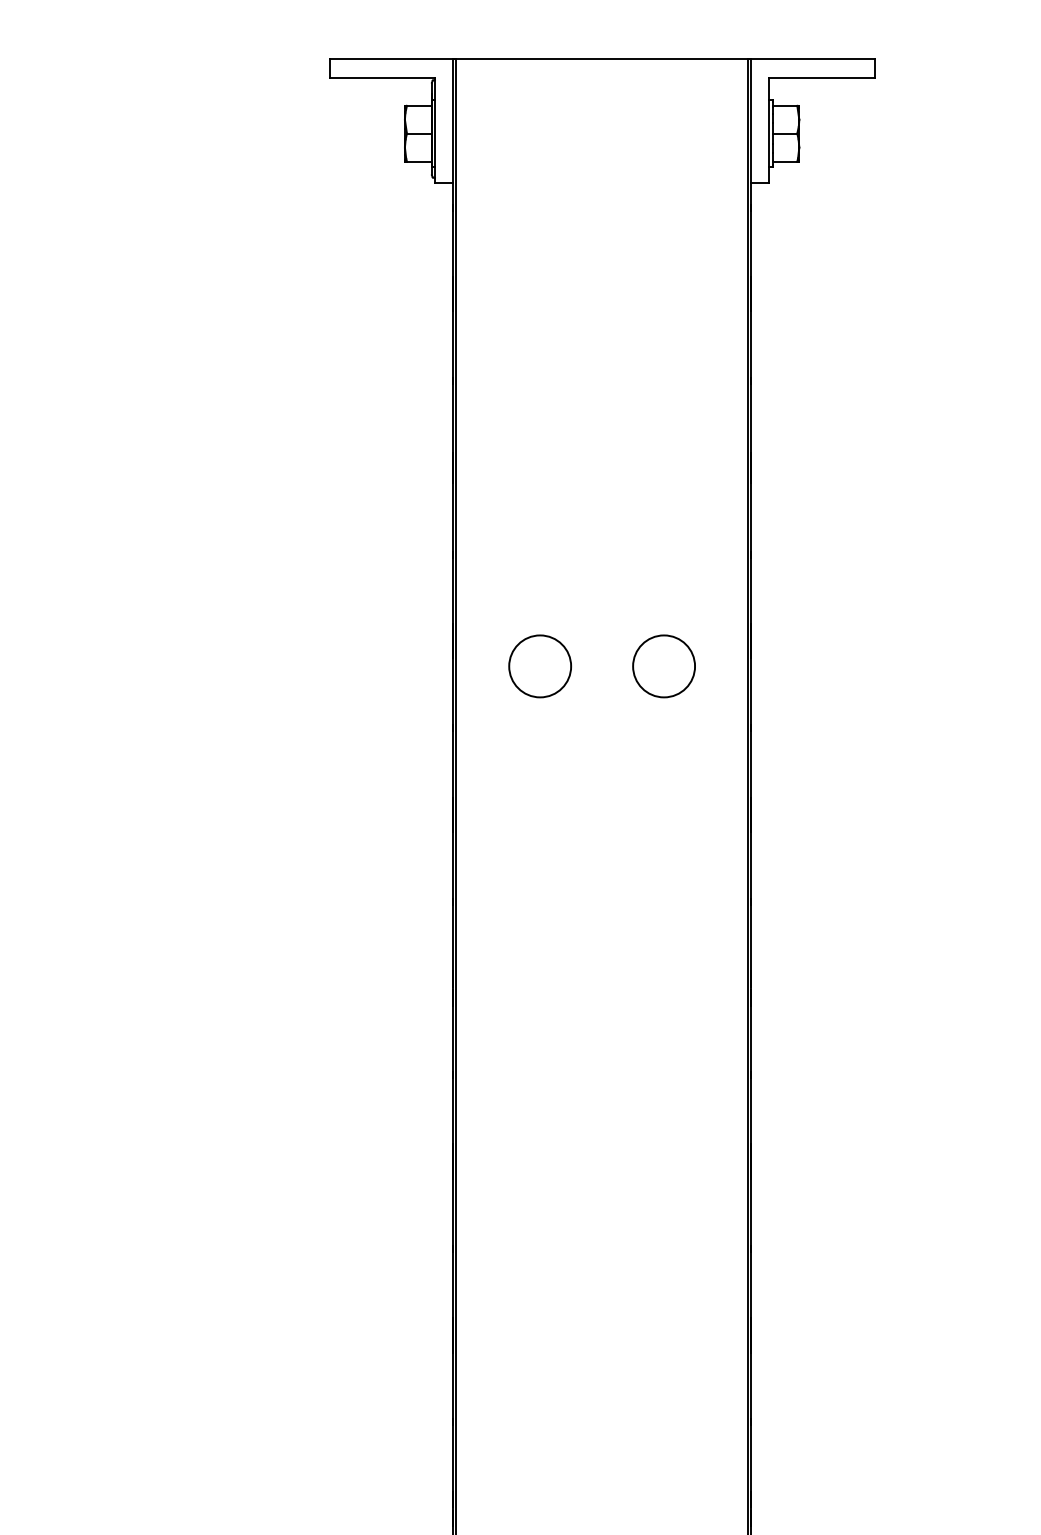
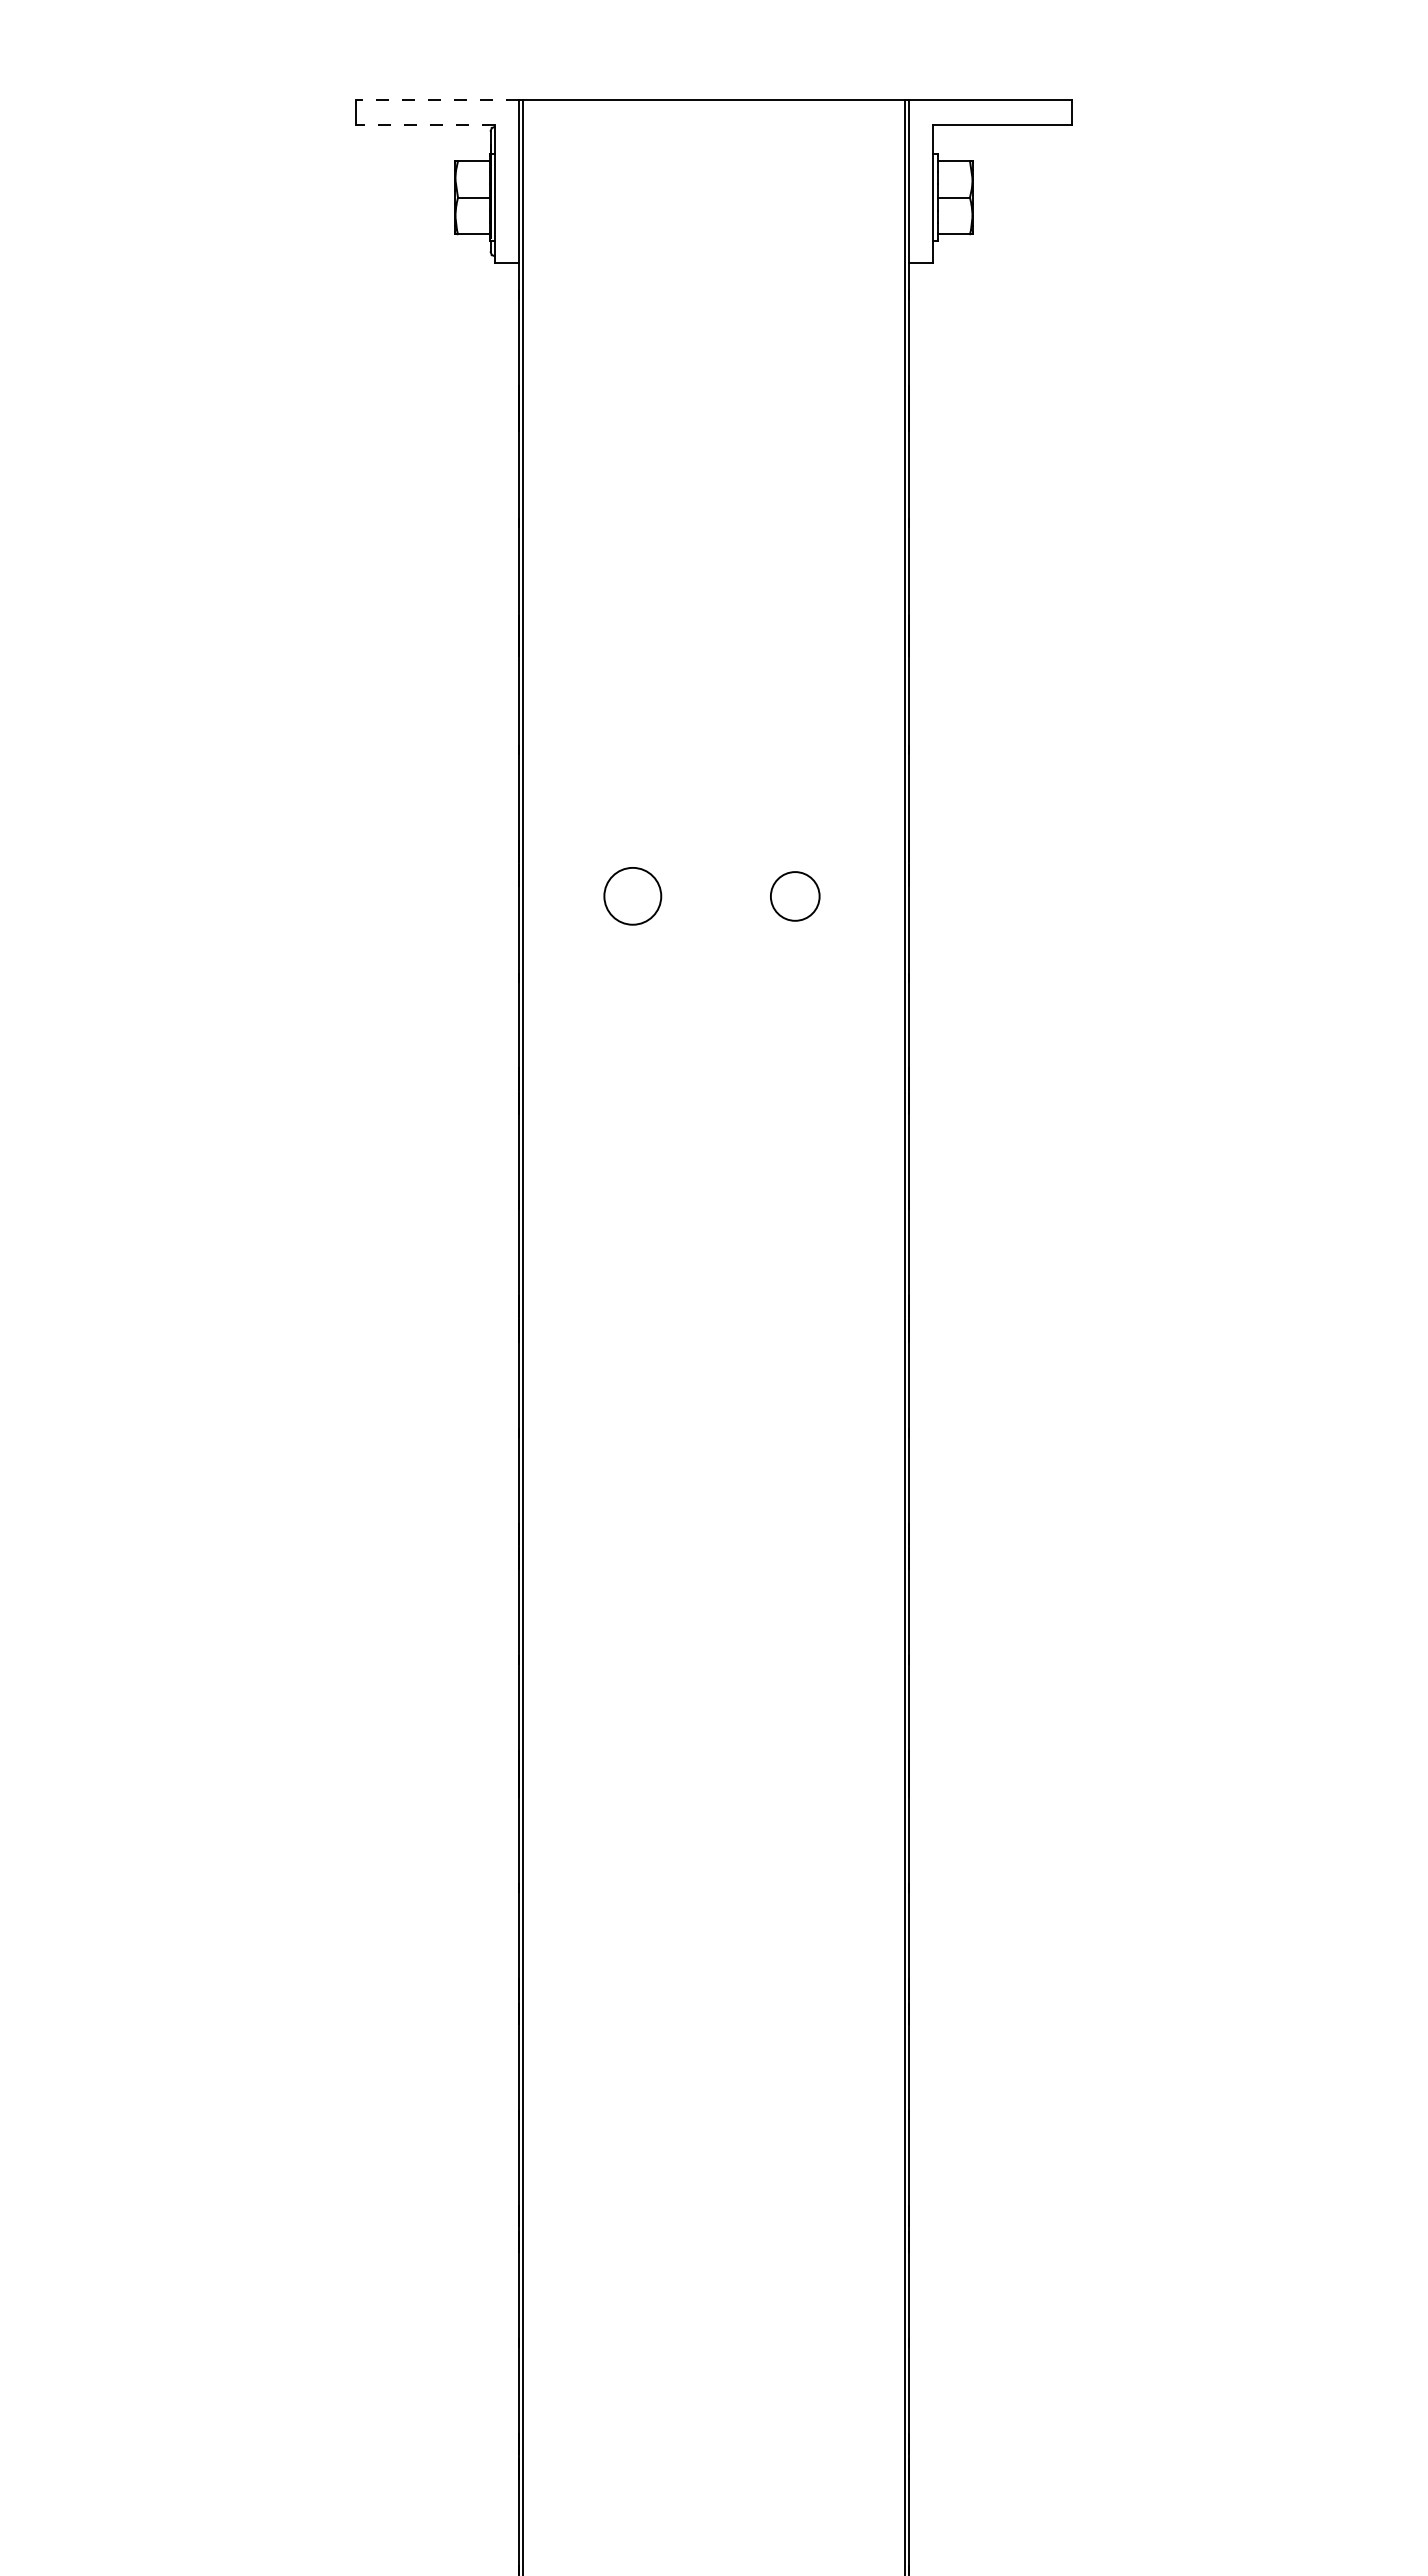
line: (391, 59) -> (437, 100), solid -> dashed
line: (382, 77) -> (425, 124), solid -> dashed
circle: (540, 665) -> (632, 895), size x0.7
circle: (663, 666) -> (794, 896), size x0.6

